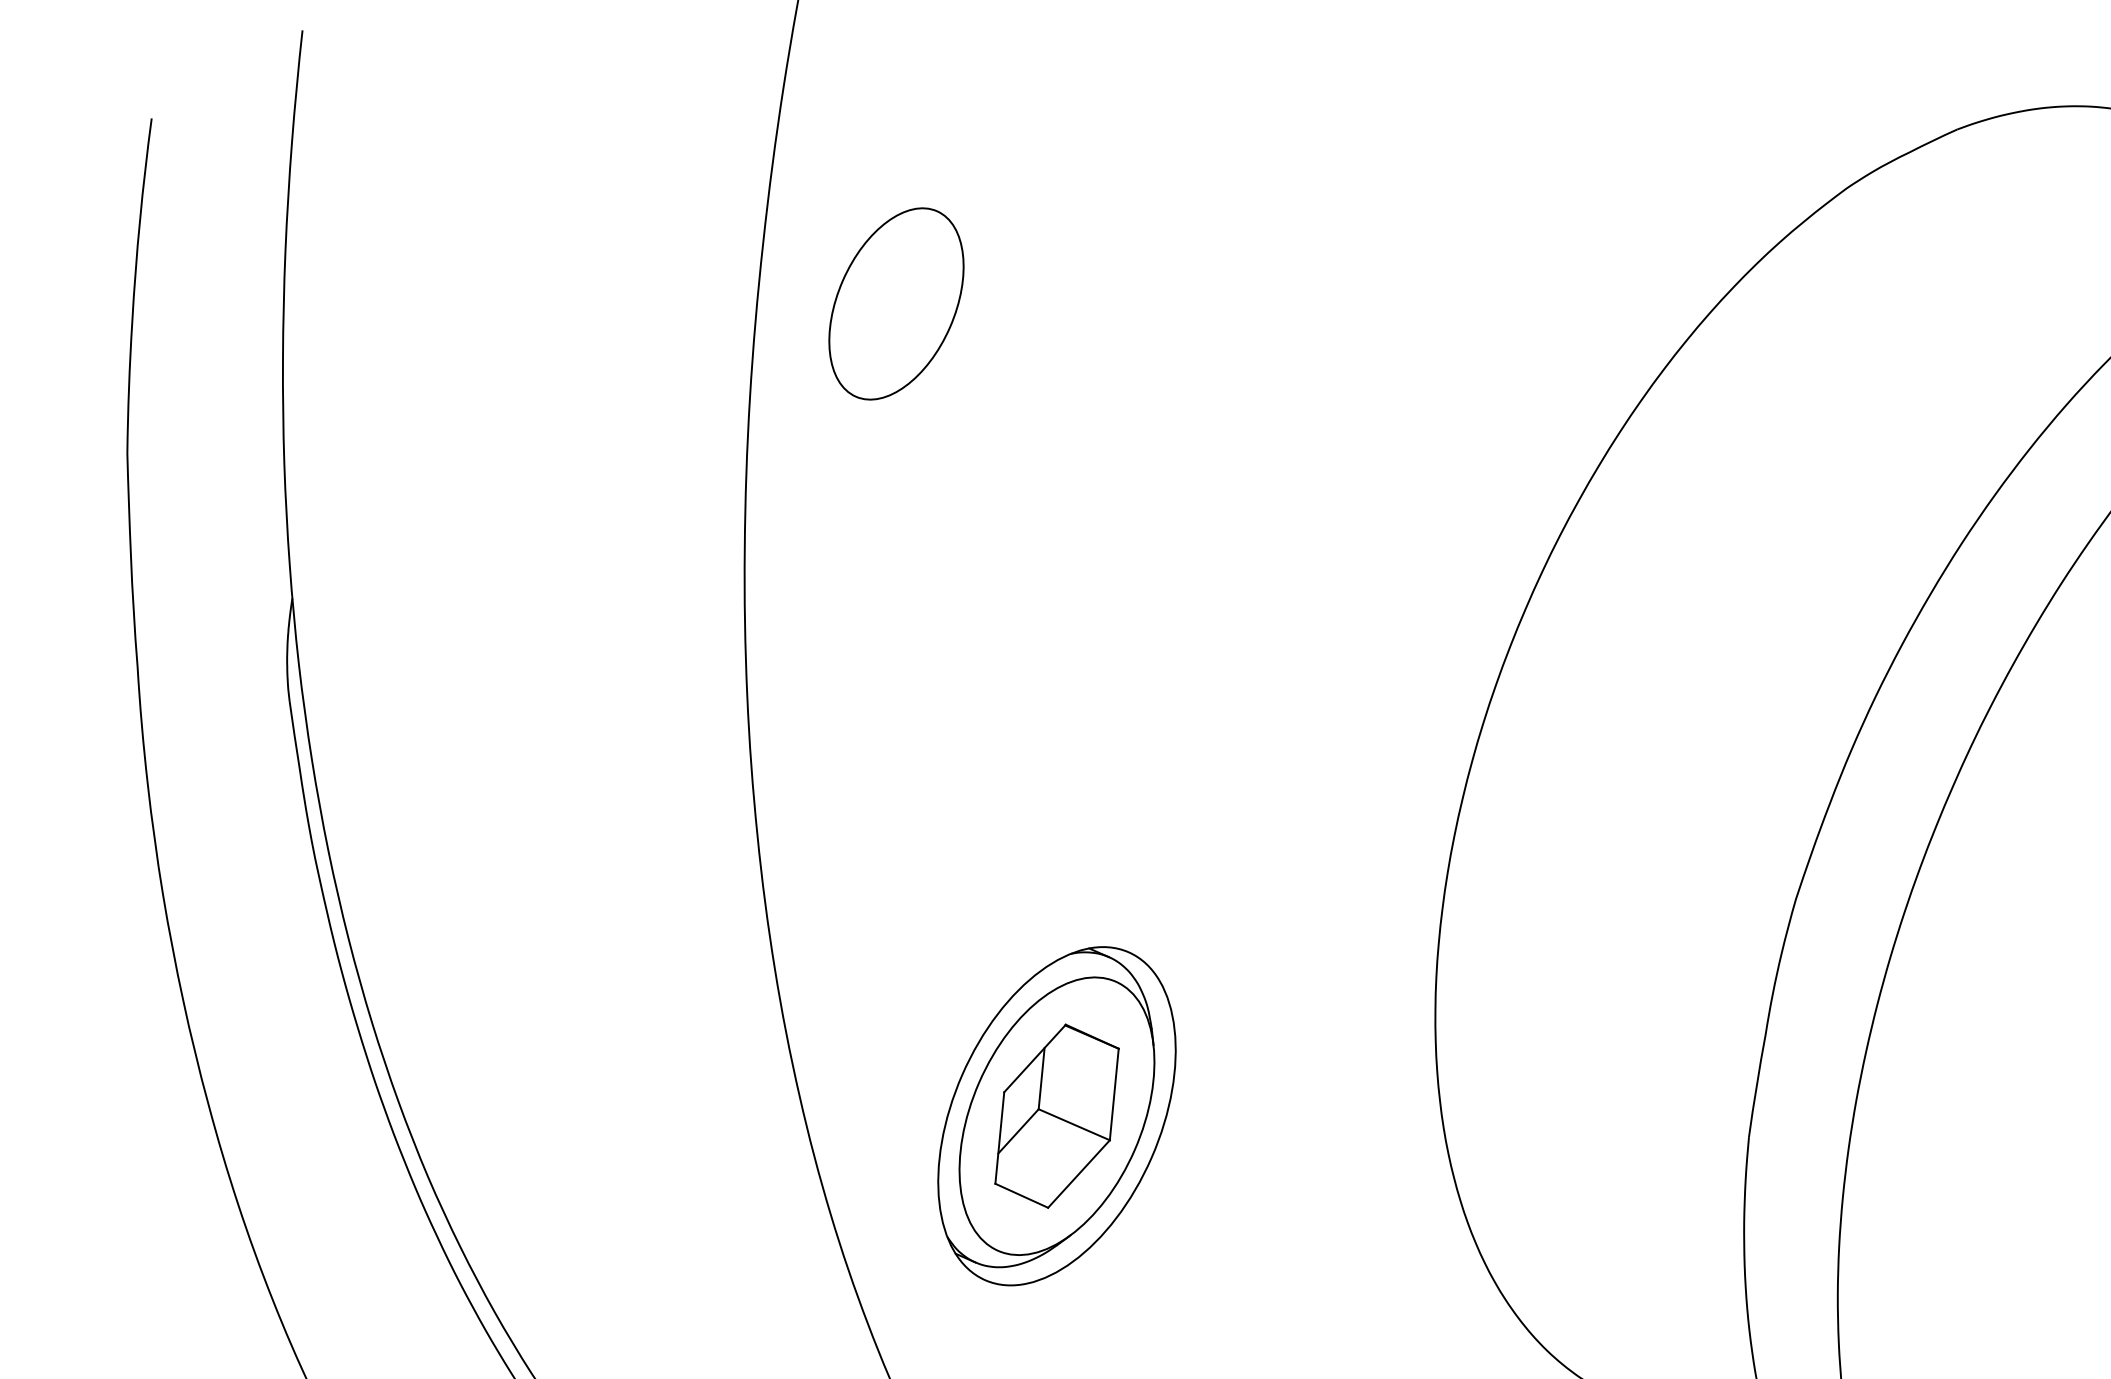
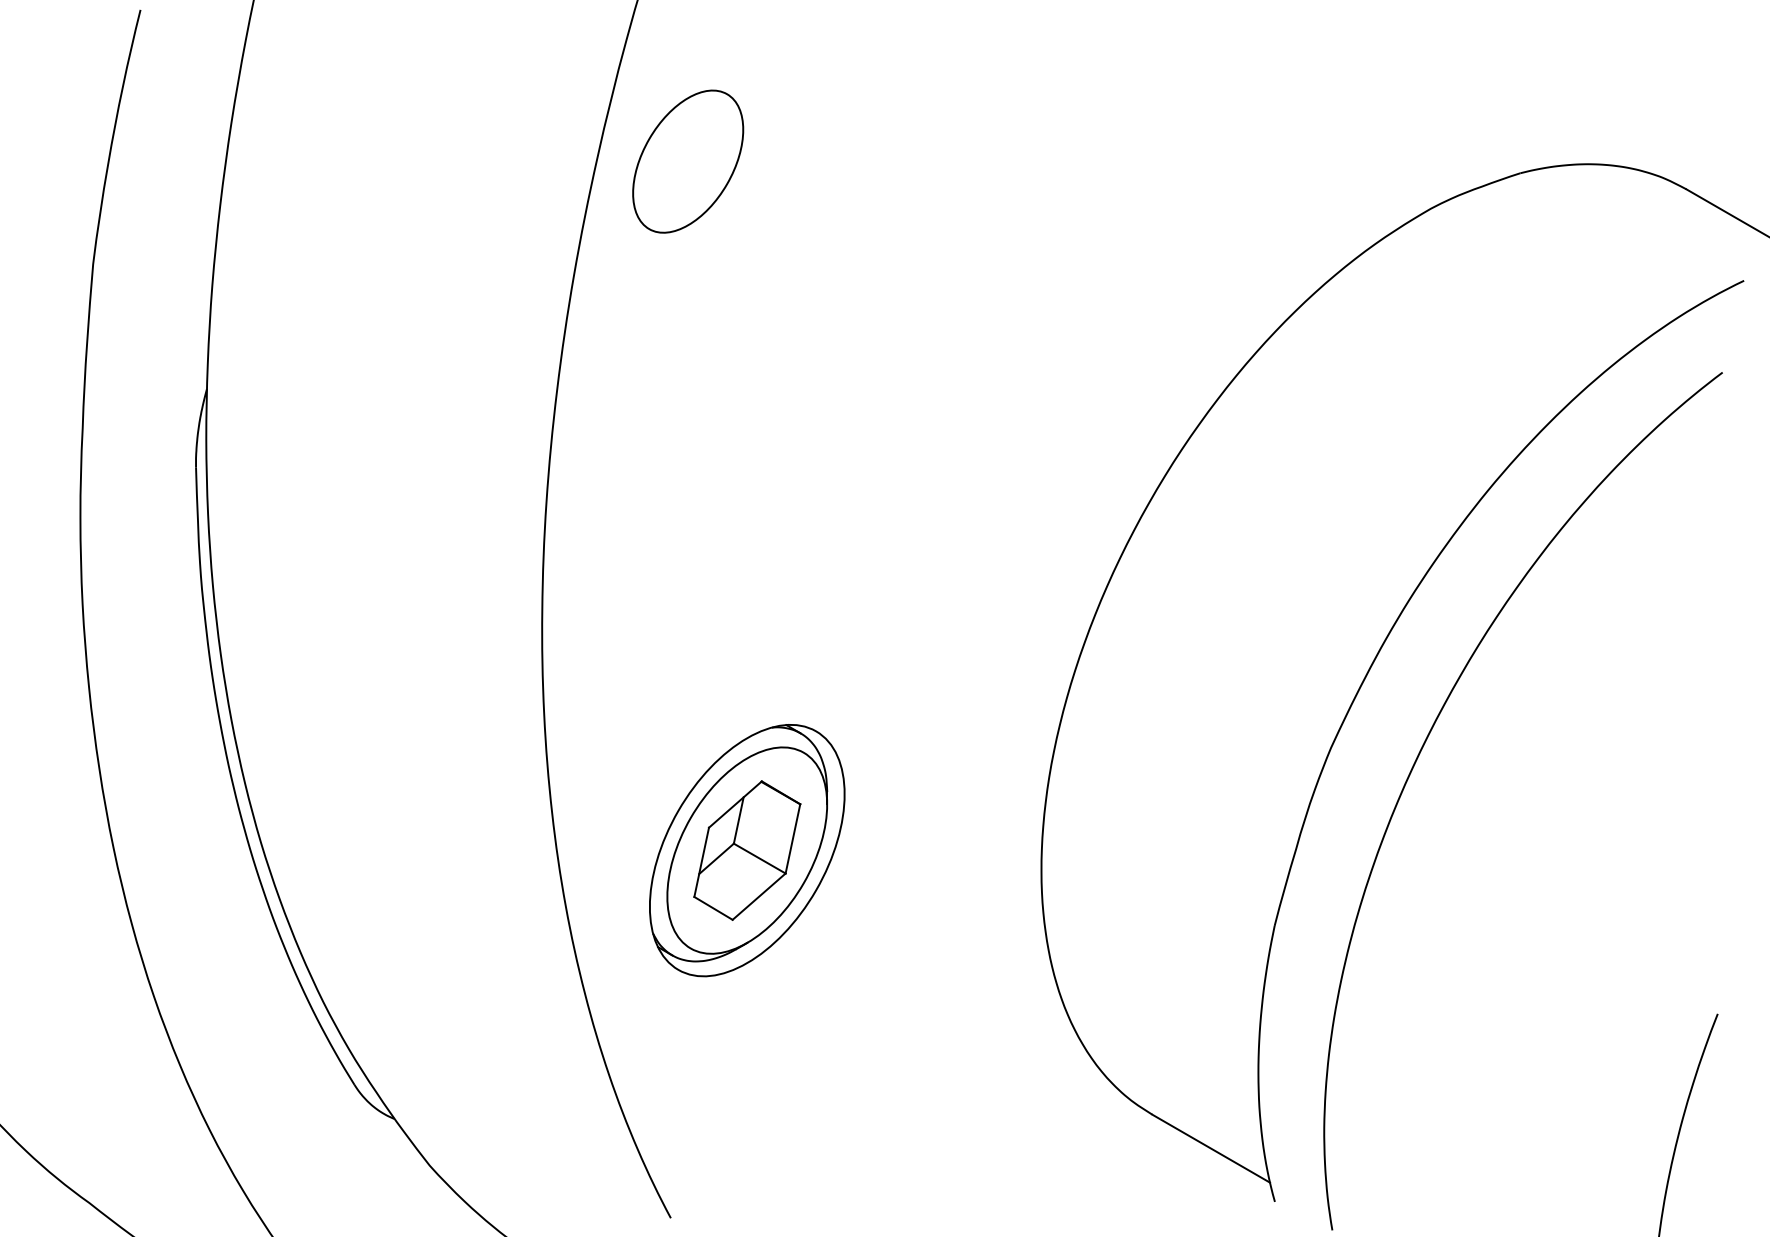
part: (896, 303) -> (688, 161), moved

